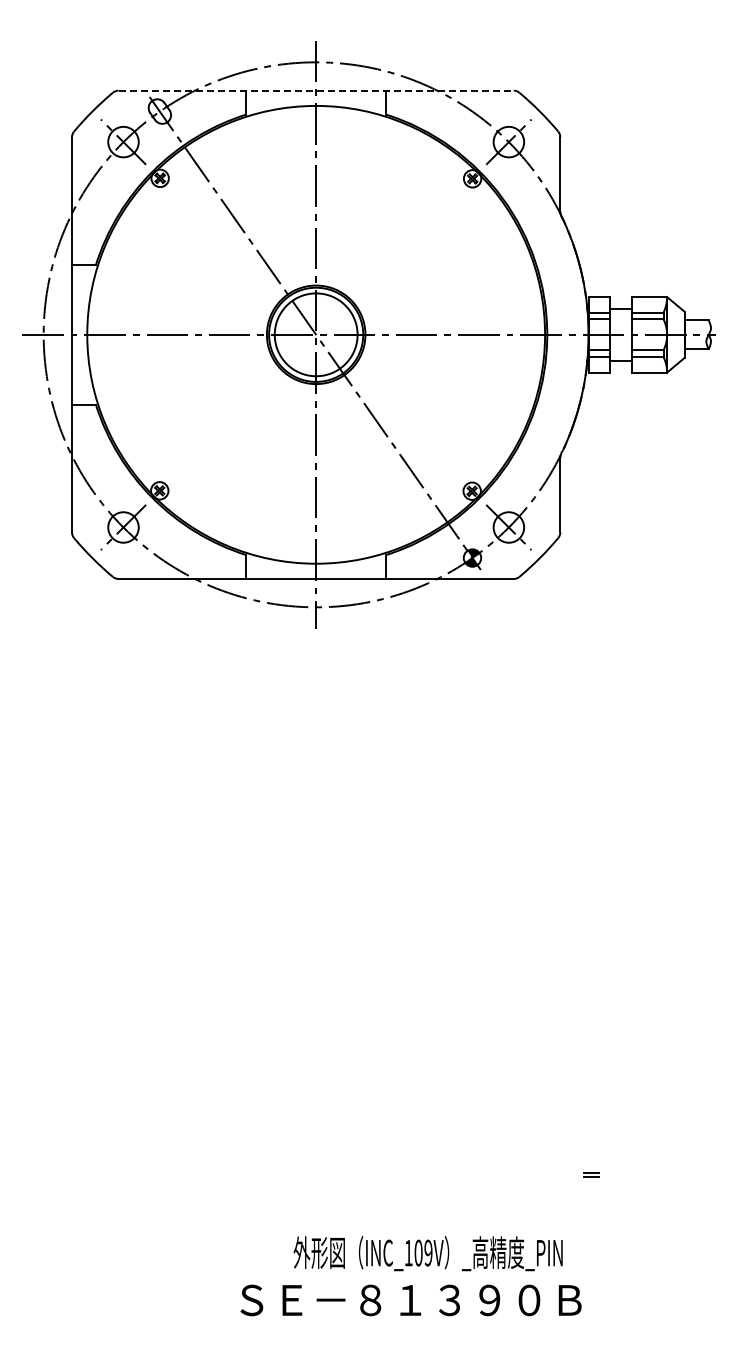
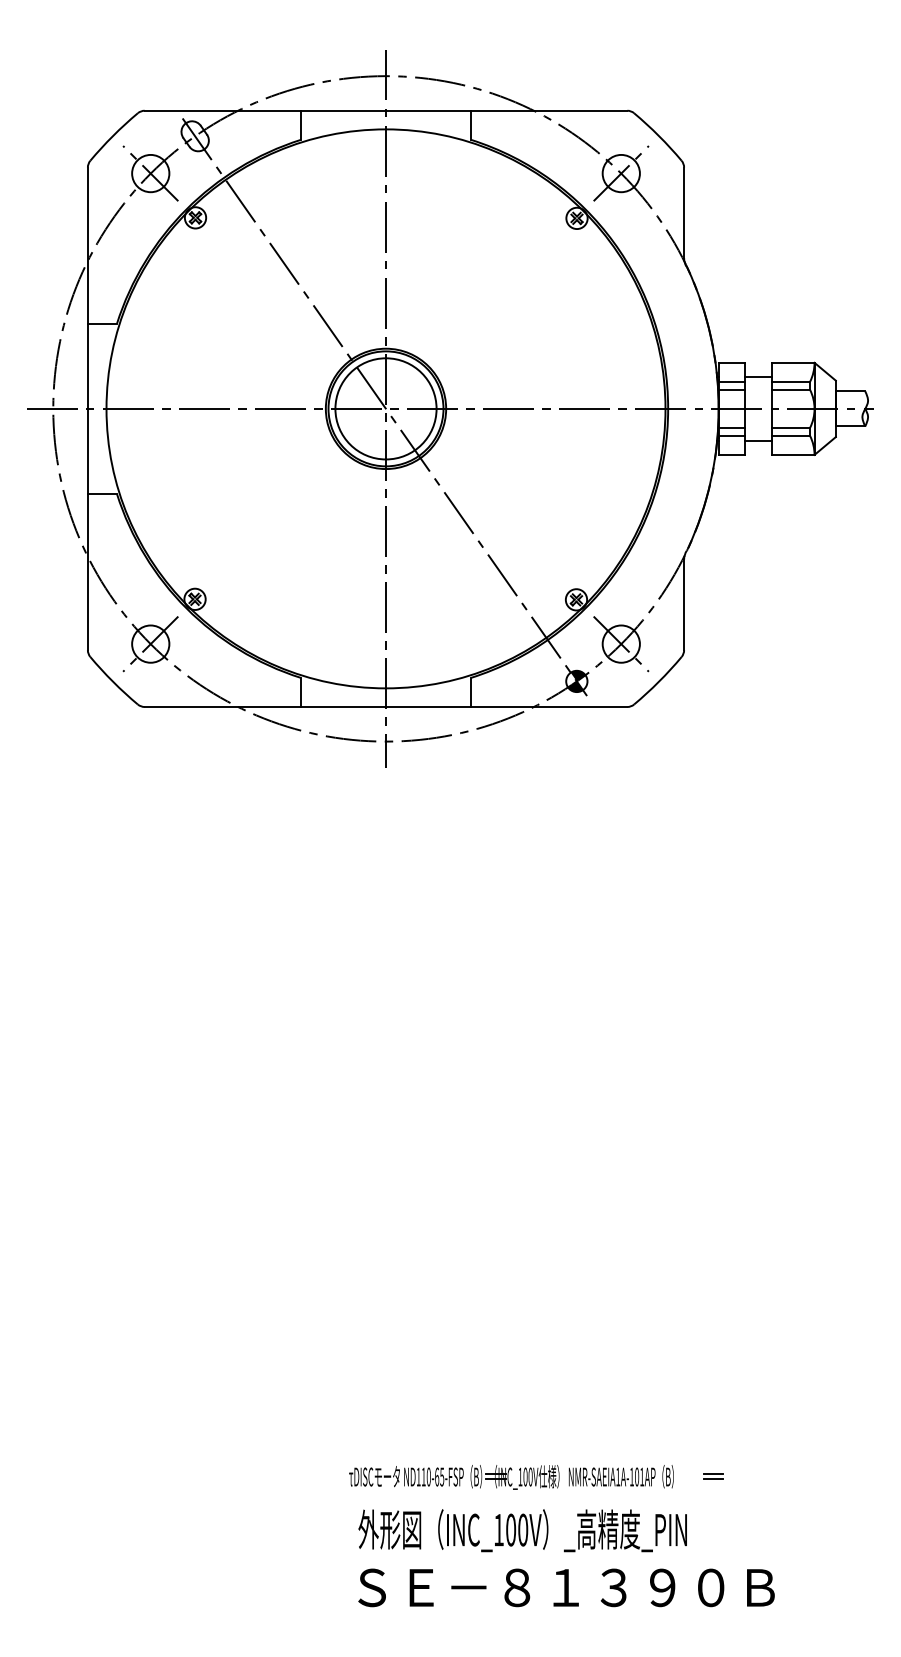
line: (316, 90) -> (386, 110), dashed -> solid
part: (591, 1174) -> (713, 1475), moved
part: (418, 1209) -> (510, 1476), added
text: (428, 1252) -> (523, 1529), INC_109V -> INC_100V
text: (410, 1300) -> (565, 1587), moved

